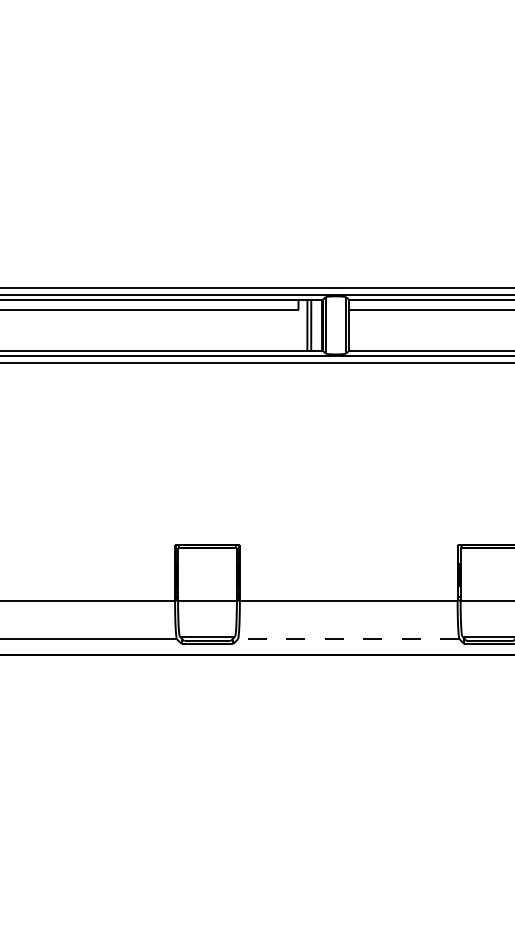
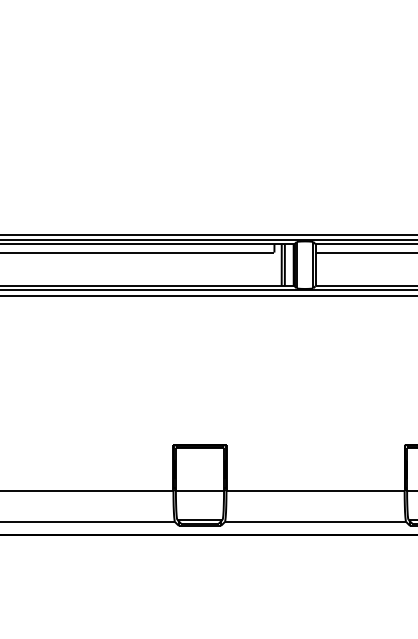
line: (348, 639) -> (315, 522), dashed -> solid

